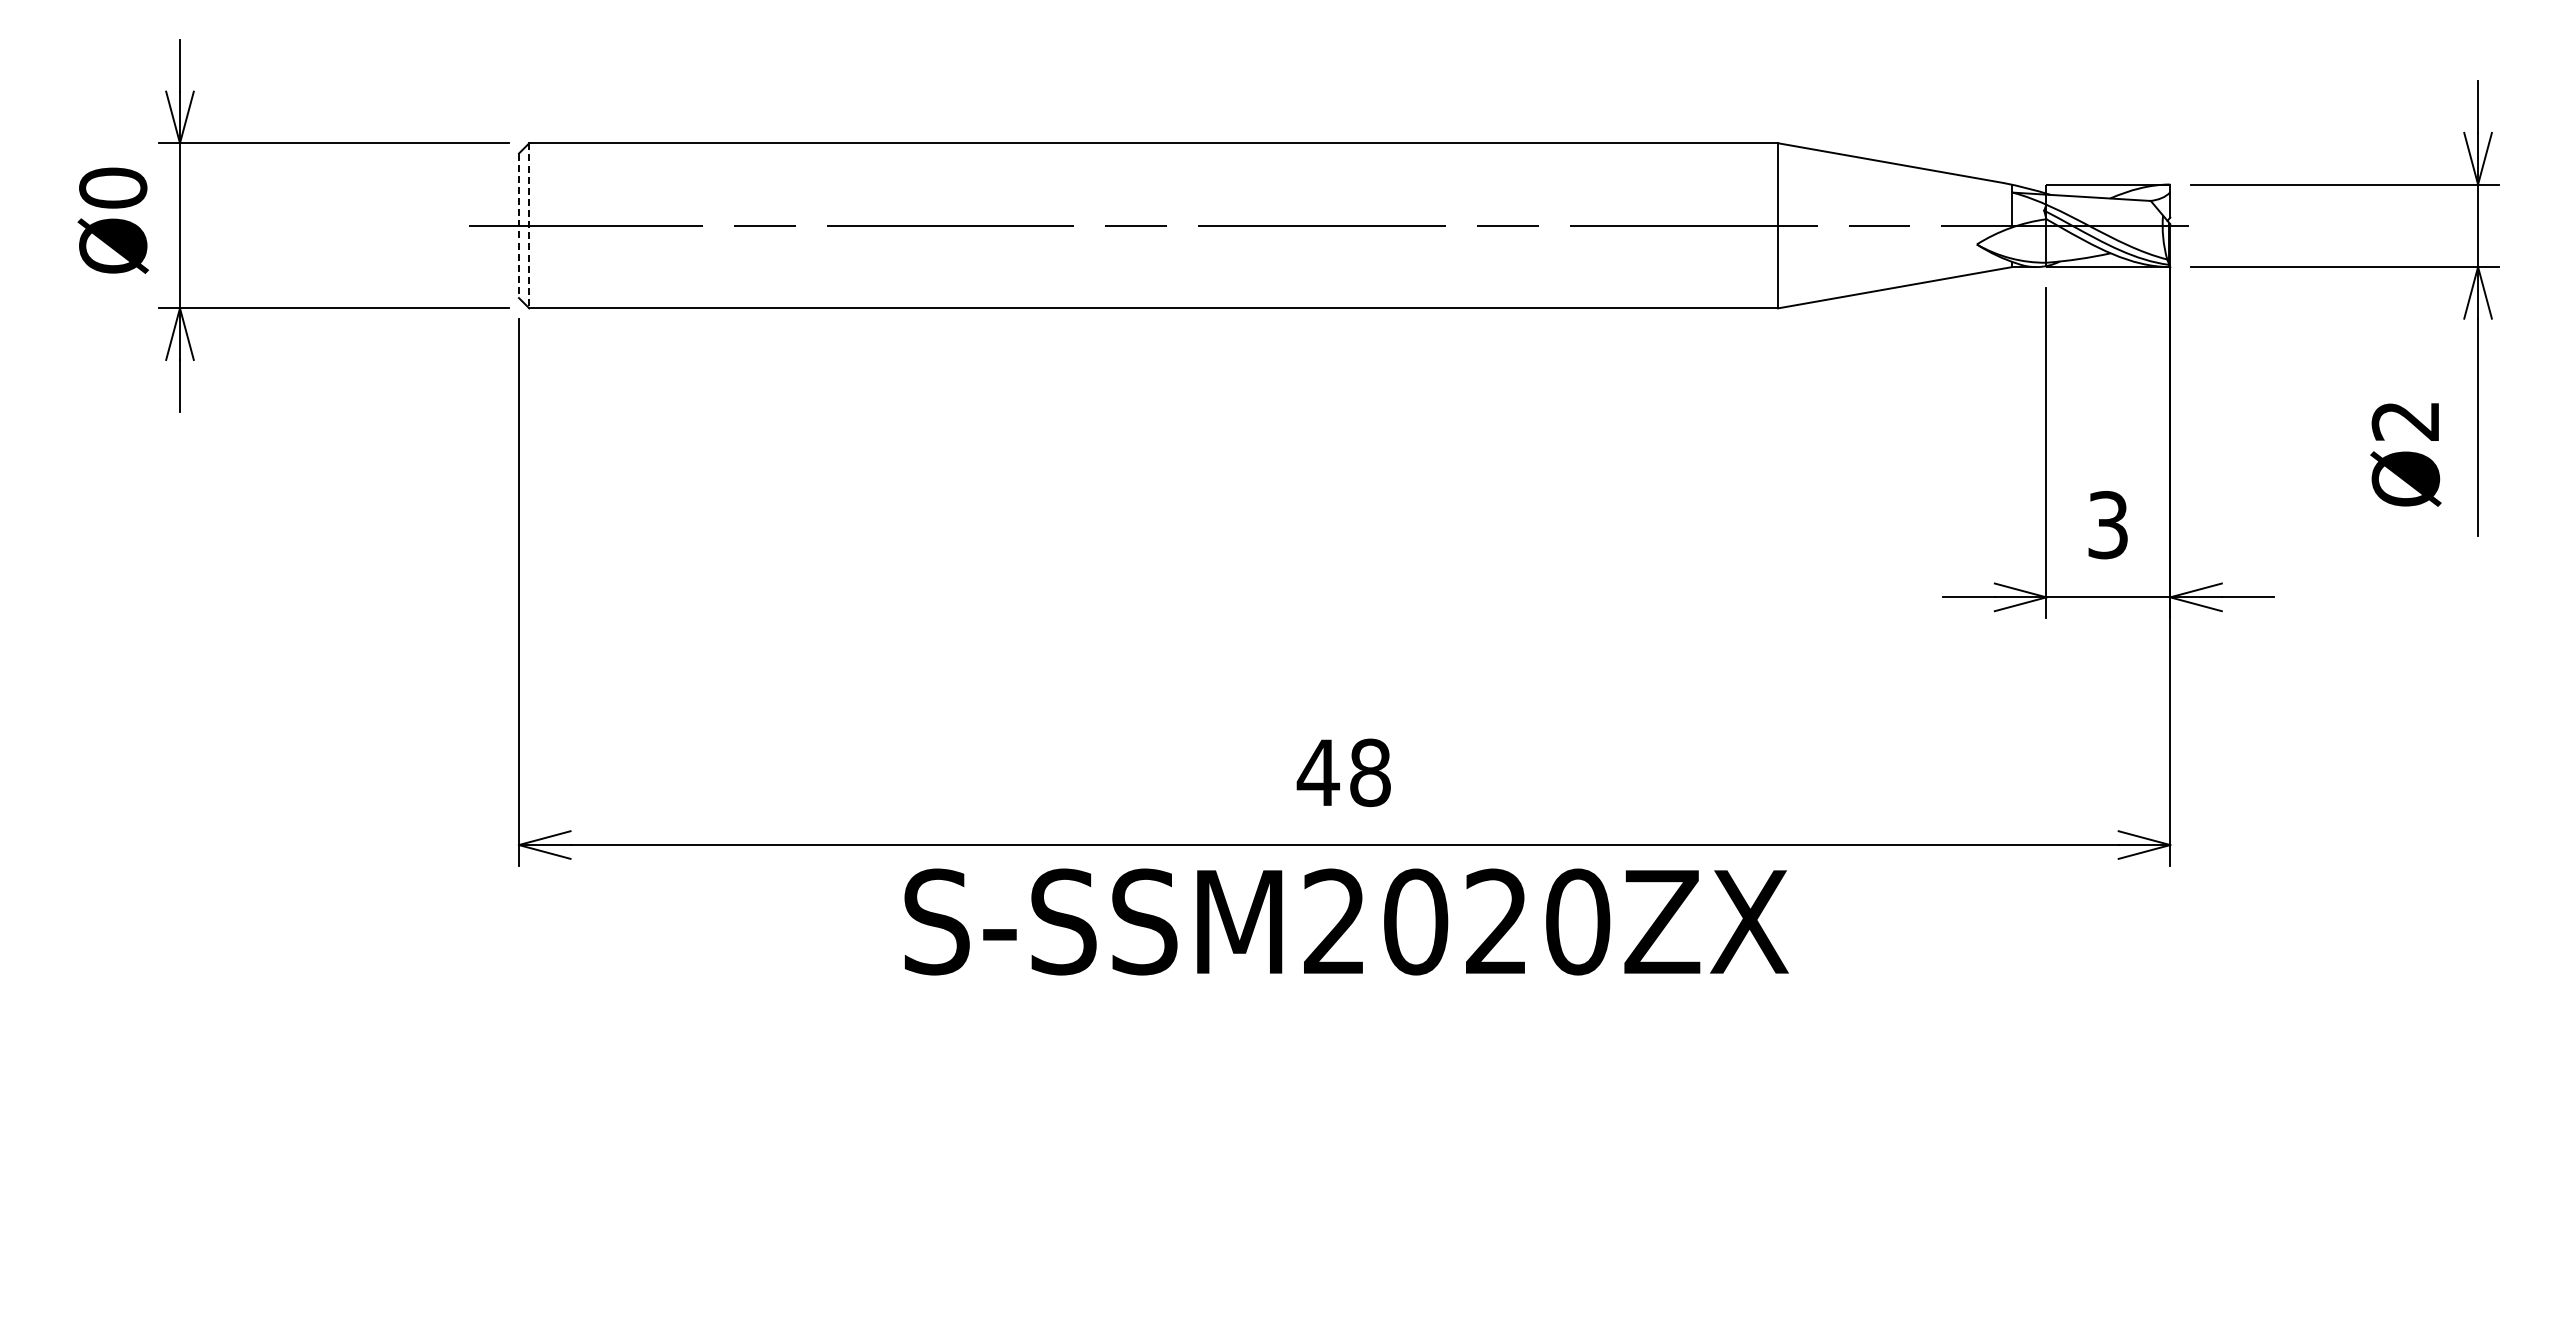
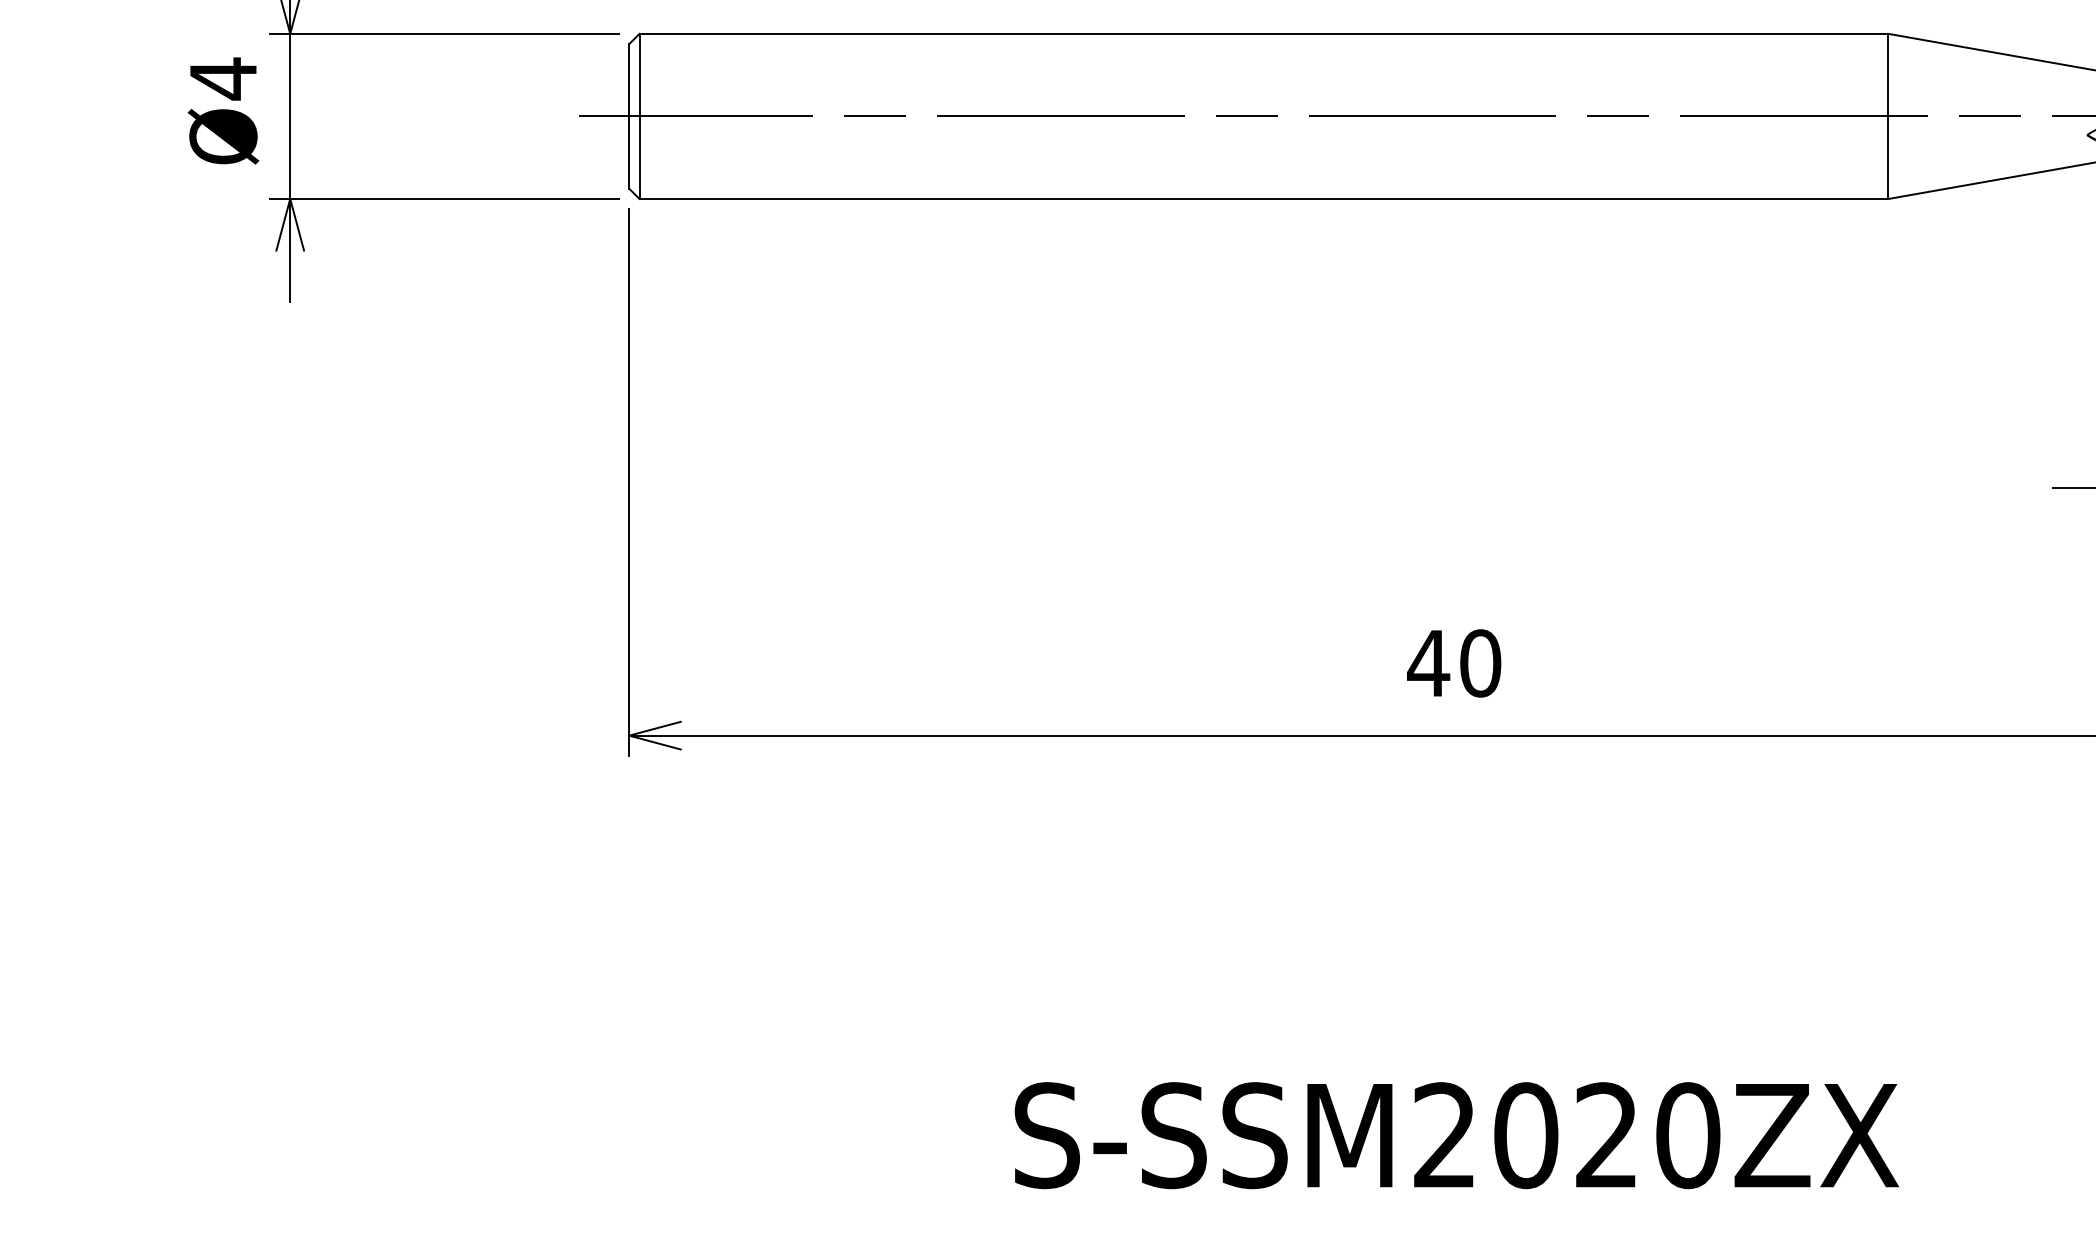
text: (113, 188) -> (223, 79), Ø0 -> Ø4
line: (529, 225) -> (639, 116), dashed -> solid
line: (518, 226) -> (628, 117), dashed -> solid
text: (1370, 772) -> (1480, 663), 48 -> 40
text: (1346, 921) -> (1456, 1135), moved

